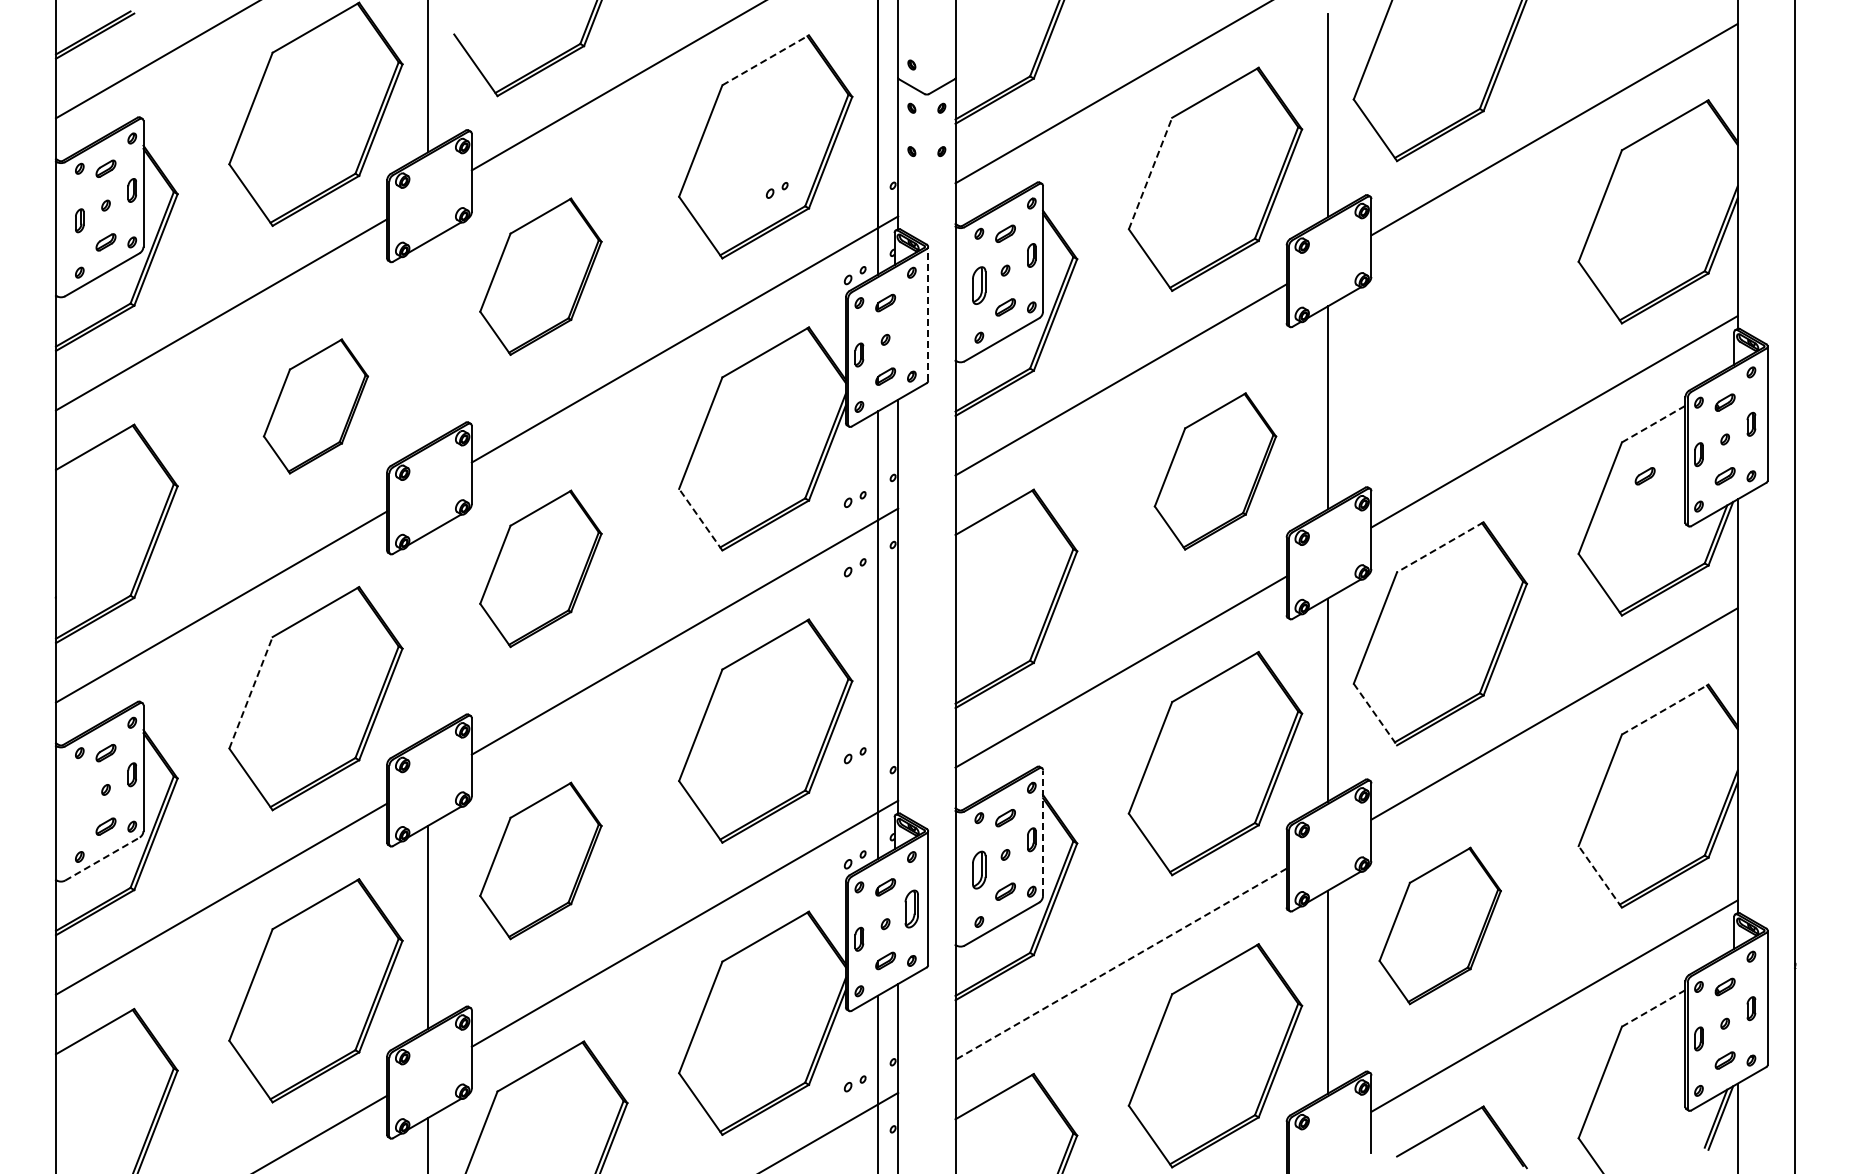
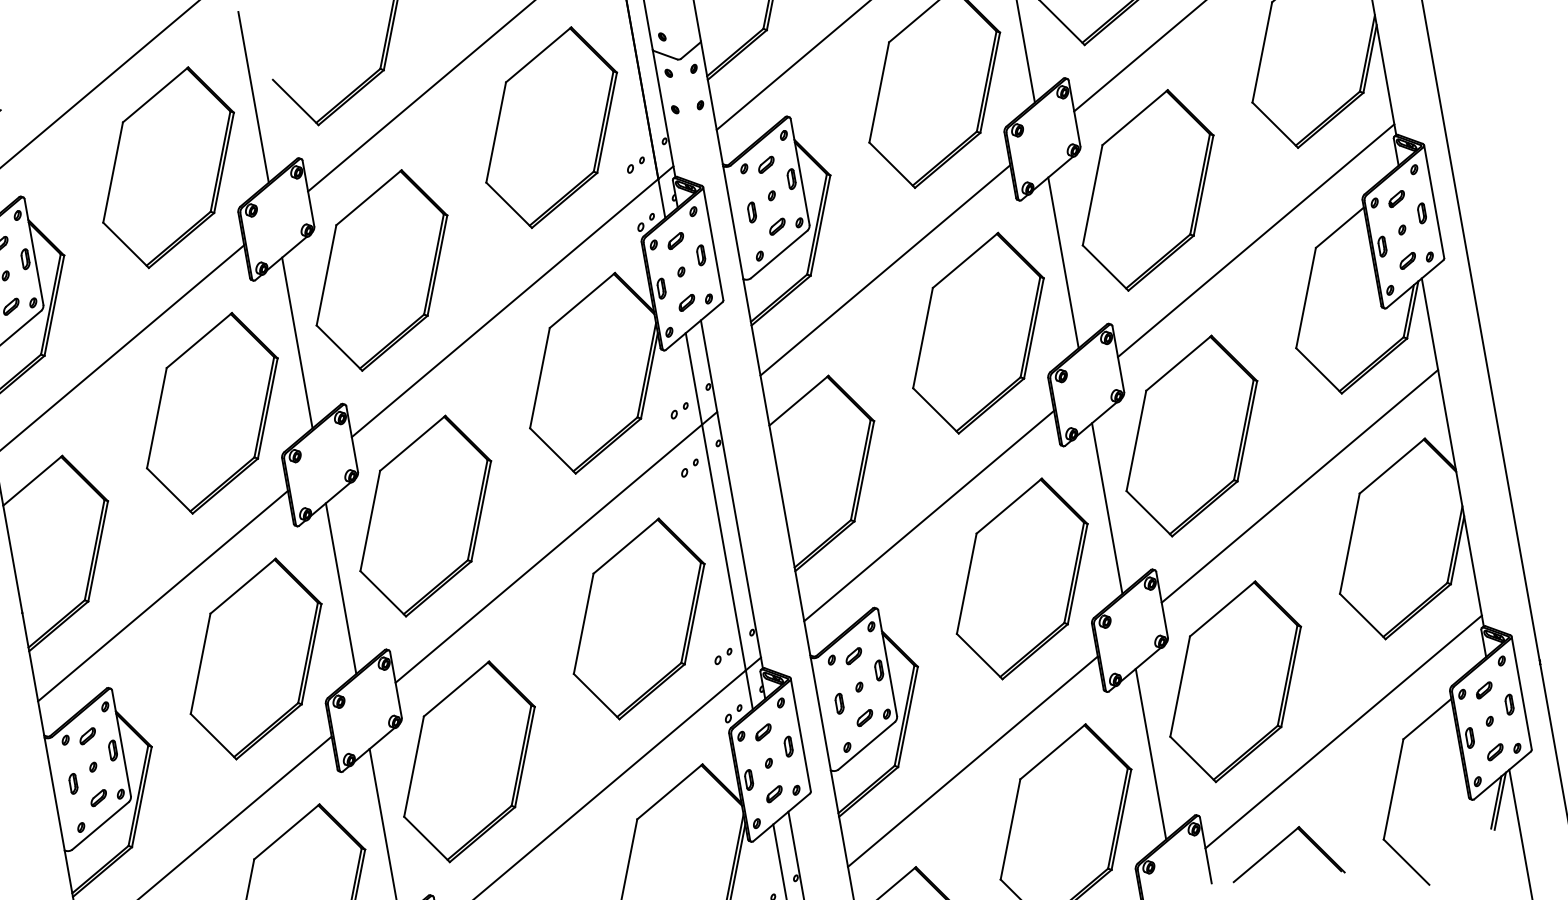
line: (765, 60) -> (538, 55), dashed -> solid
line: (1150, 173) -> (879, 92), dashed -> solid
part: (776, 190) -> (635, 165), moved
part: (540, 276) -> (381, 270), size x1.43
part: (979, 285) -> (752, 212), size x0.62
line: (928, 313) -> (713, 243), dashed -> solid
part: (911, 324) -> (700, 255), added
part: (1440, 341) -> (1148, 190), added
line: (428, 342) -> (297, 342), added
part: (315, 406) -> (211, 413), size x1.67
line: (1653, 424) -> (1339, 228), dashed -> solid
part: (1215, 471) -> (978, 333), size x1.43
part: (1644, 476) -> (1339, 273), removed
line: (700, 519) -> (552, 450), dashed -> solid
line: (1440, 547) -> (1179, 363), dashed -> solid
part: (540, 568) -> (425, 515), size x1.43
line: (428, 634) -> (341, 588), added
line: (251, 692) -> (201, 663), dashed -> solid
line: (1665, 709) -> (1392, 466), dashed -> solid
line: (1375, 714) -> (1149, 513), dashed -> solid
part: (854, 755) -> (722, 656), moved
part: (79, 804) -> (73, 783), added
line: (1043, 833) -> (888, 663), dashed -> solid
line: (102, 858) -> (100, 825), dashed -> solid
part: (540, 860) -> (469, 761), size x1.43
part: (979, 869) -> (839, 703), size x0.62
line: (1600, 876) -> (1362, 616), dashed -> solid
part: (911, 908) -> (788, 746), size x0.62
part: (1439, 925) -> (1234, 681), size x1.43
line: (1120, 964) -> (972, 762), dashed -> solid
line: (1653, 1008) -> (1427, 719), dashed -> solid

